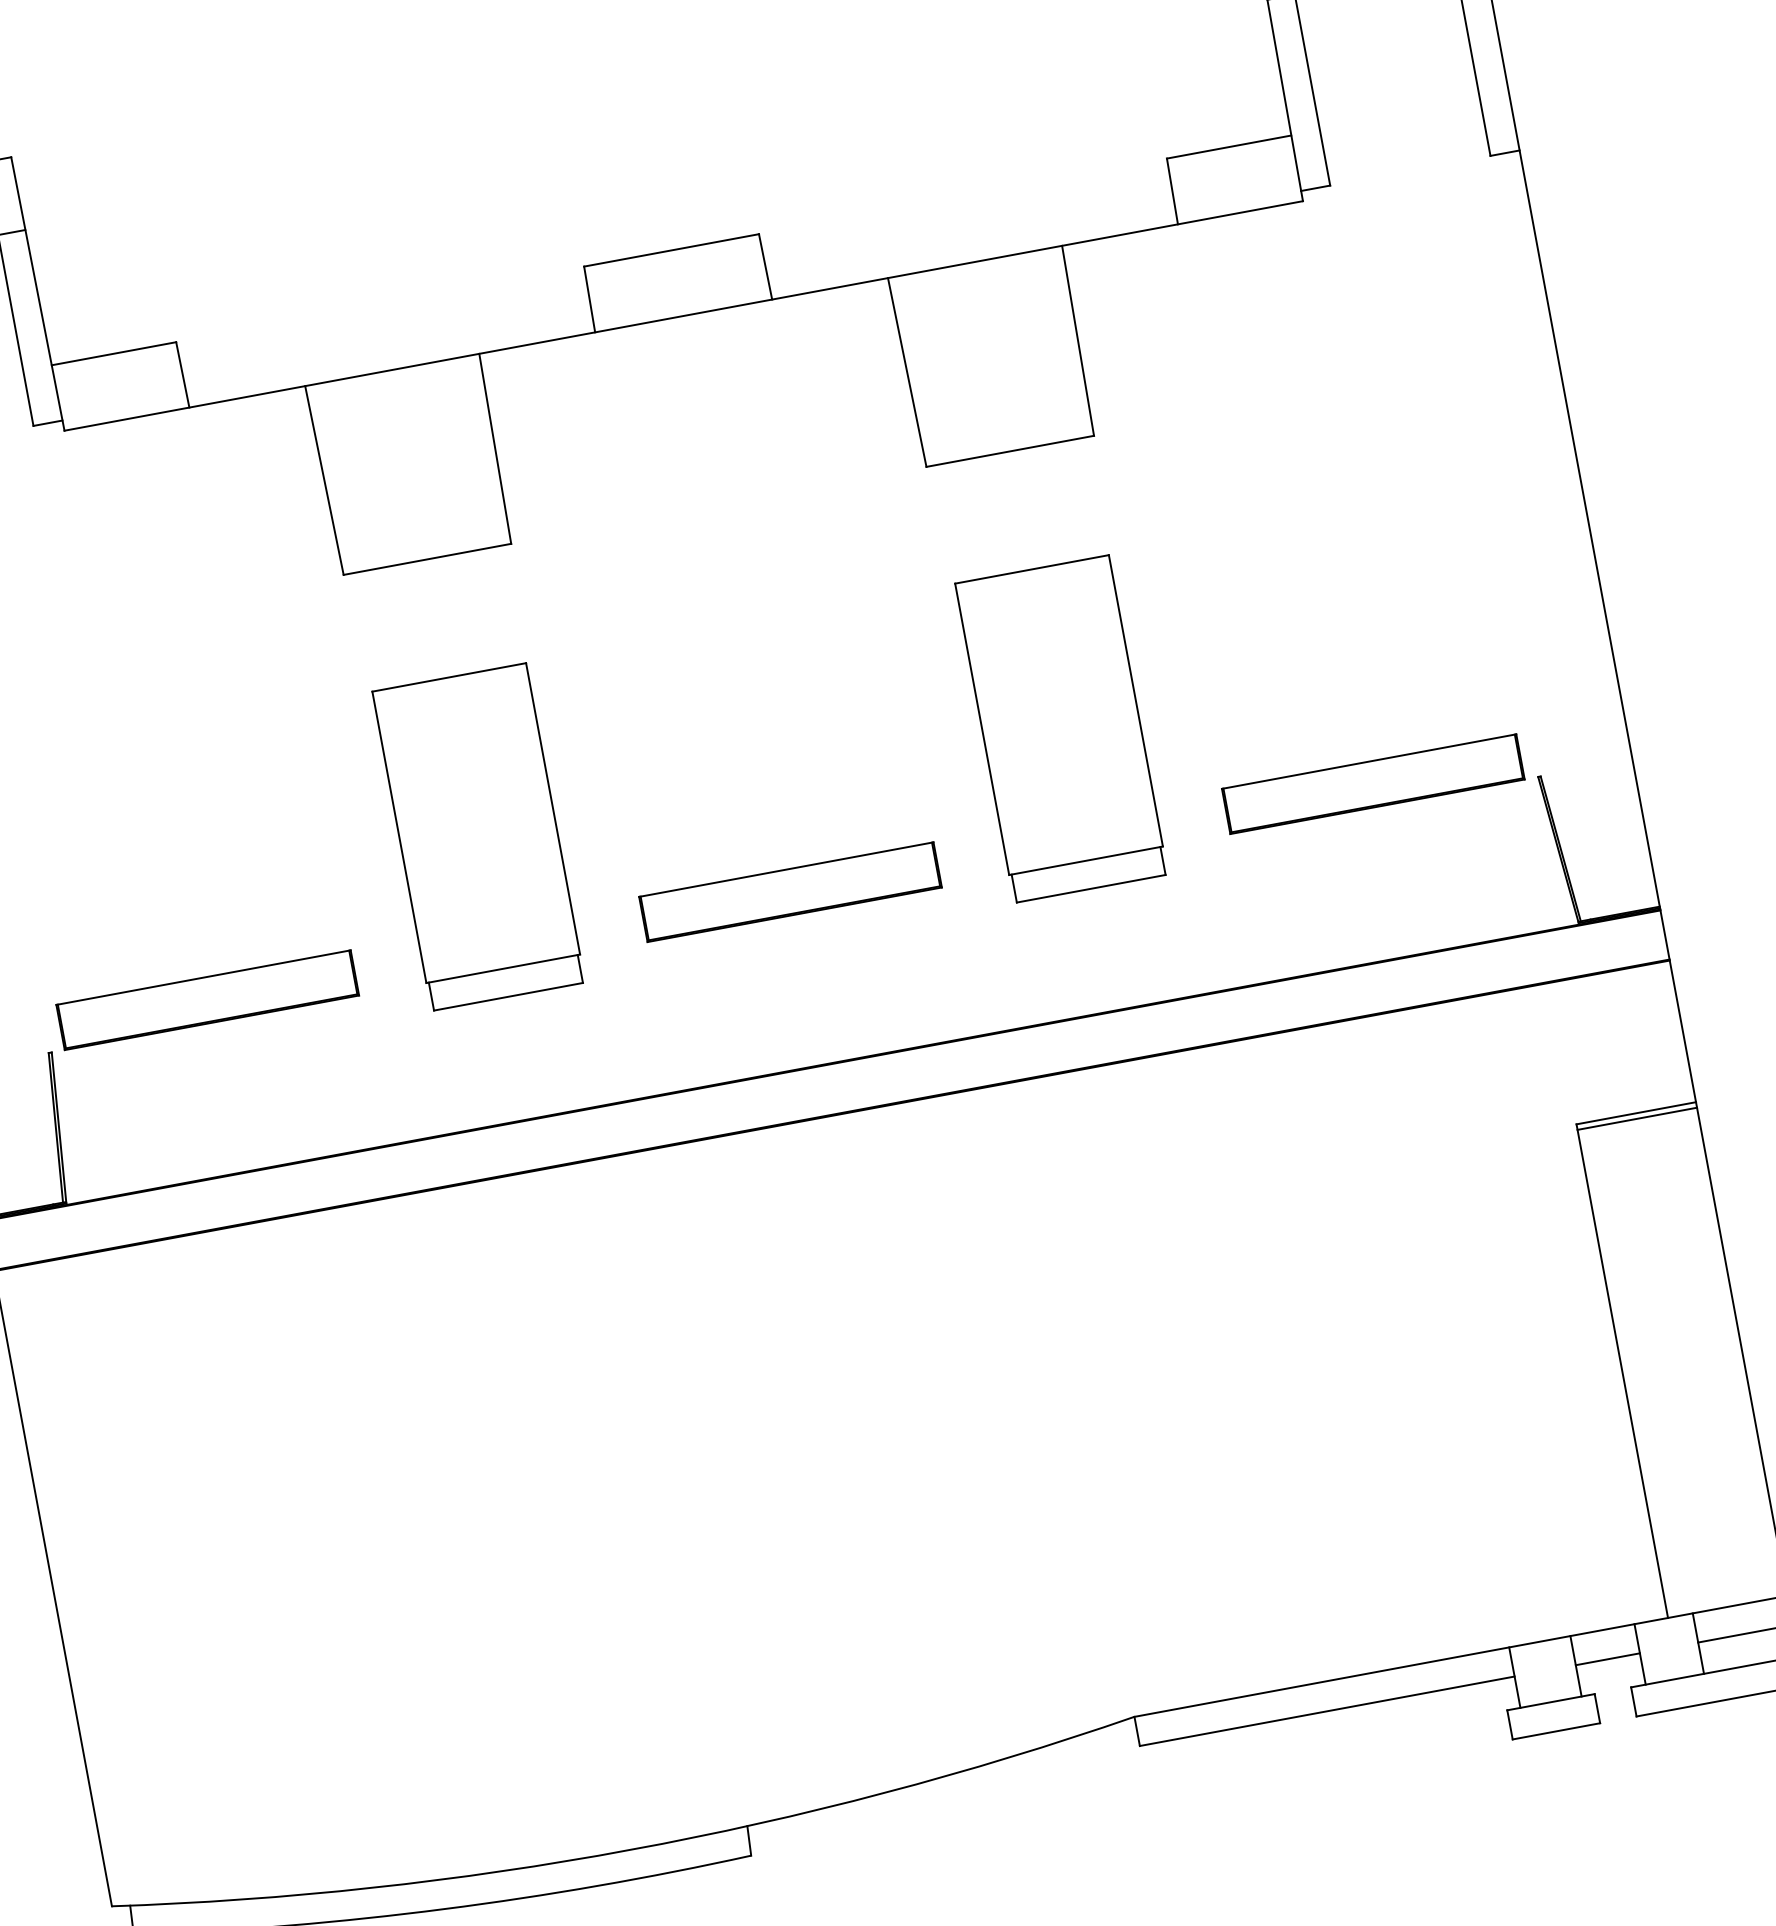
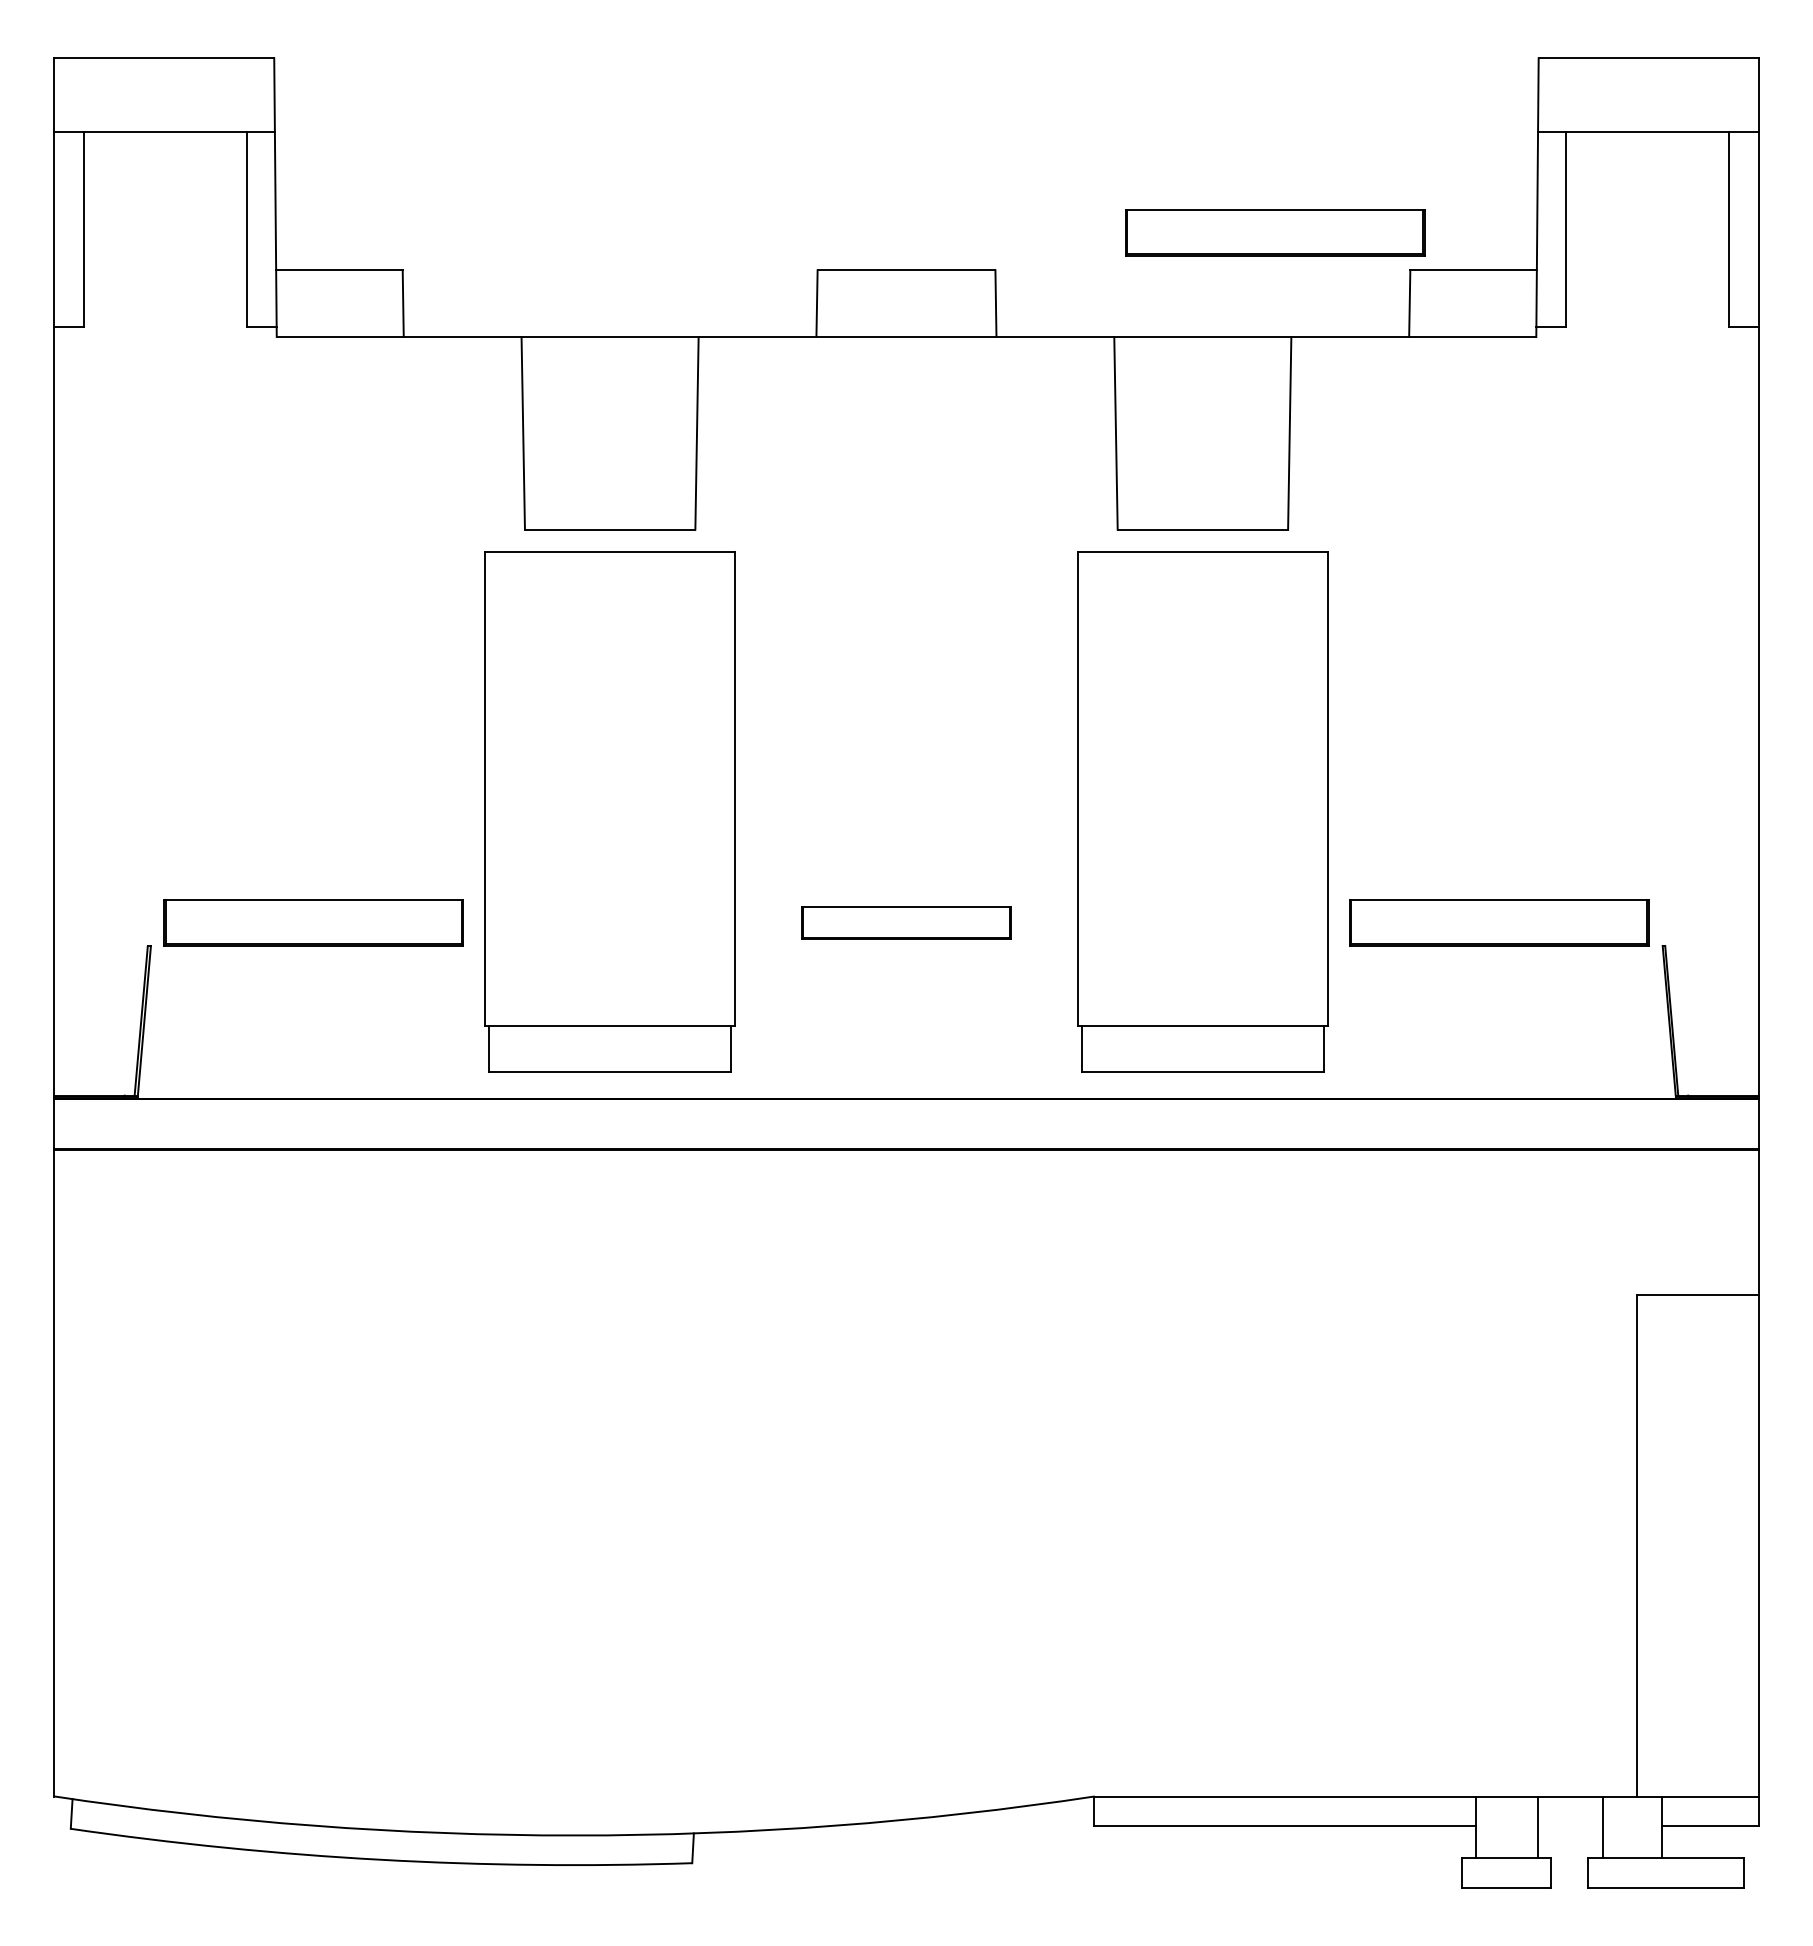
part: (1027, 146) -> (1275, 232), added
part: (1061, 728) -> (1202, 811), size x1.6
part: (478, 836) -> (609, 811), size x1.6
part: (790, 891) -> (906, 922), size x0.7
line: (1637, 1119) -> (1697, 1300), removed
line: (1607, 1659) -> (1569, 1826), removed

